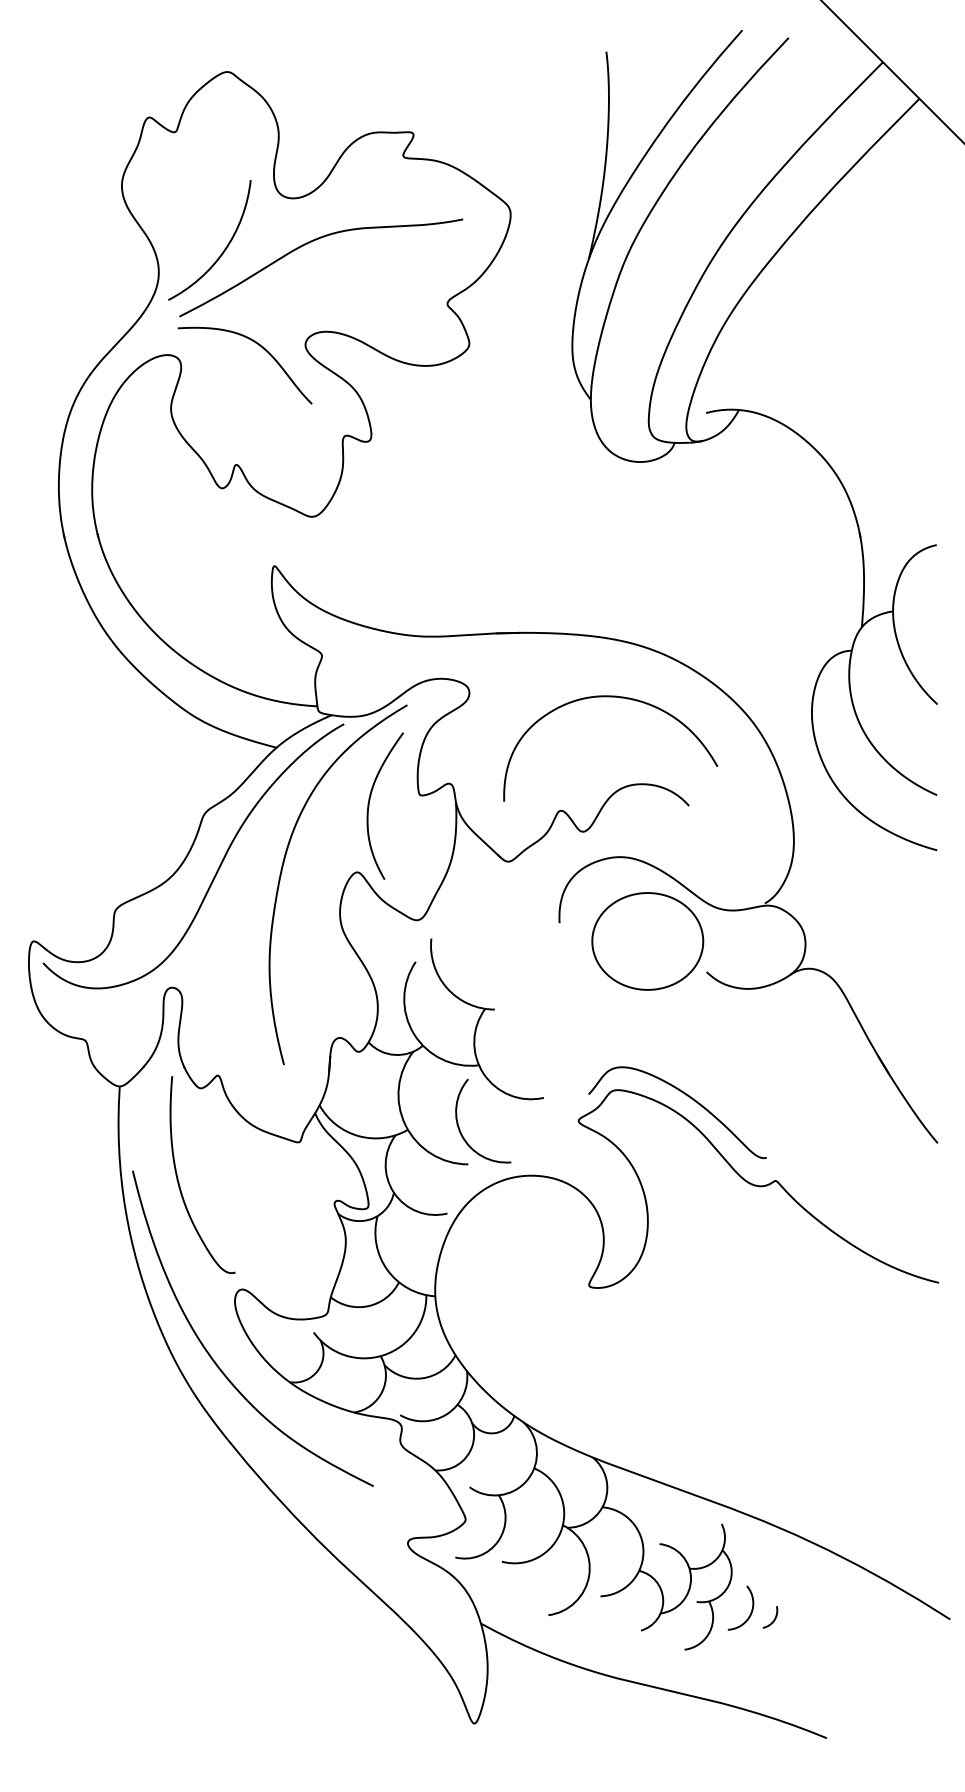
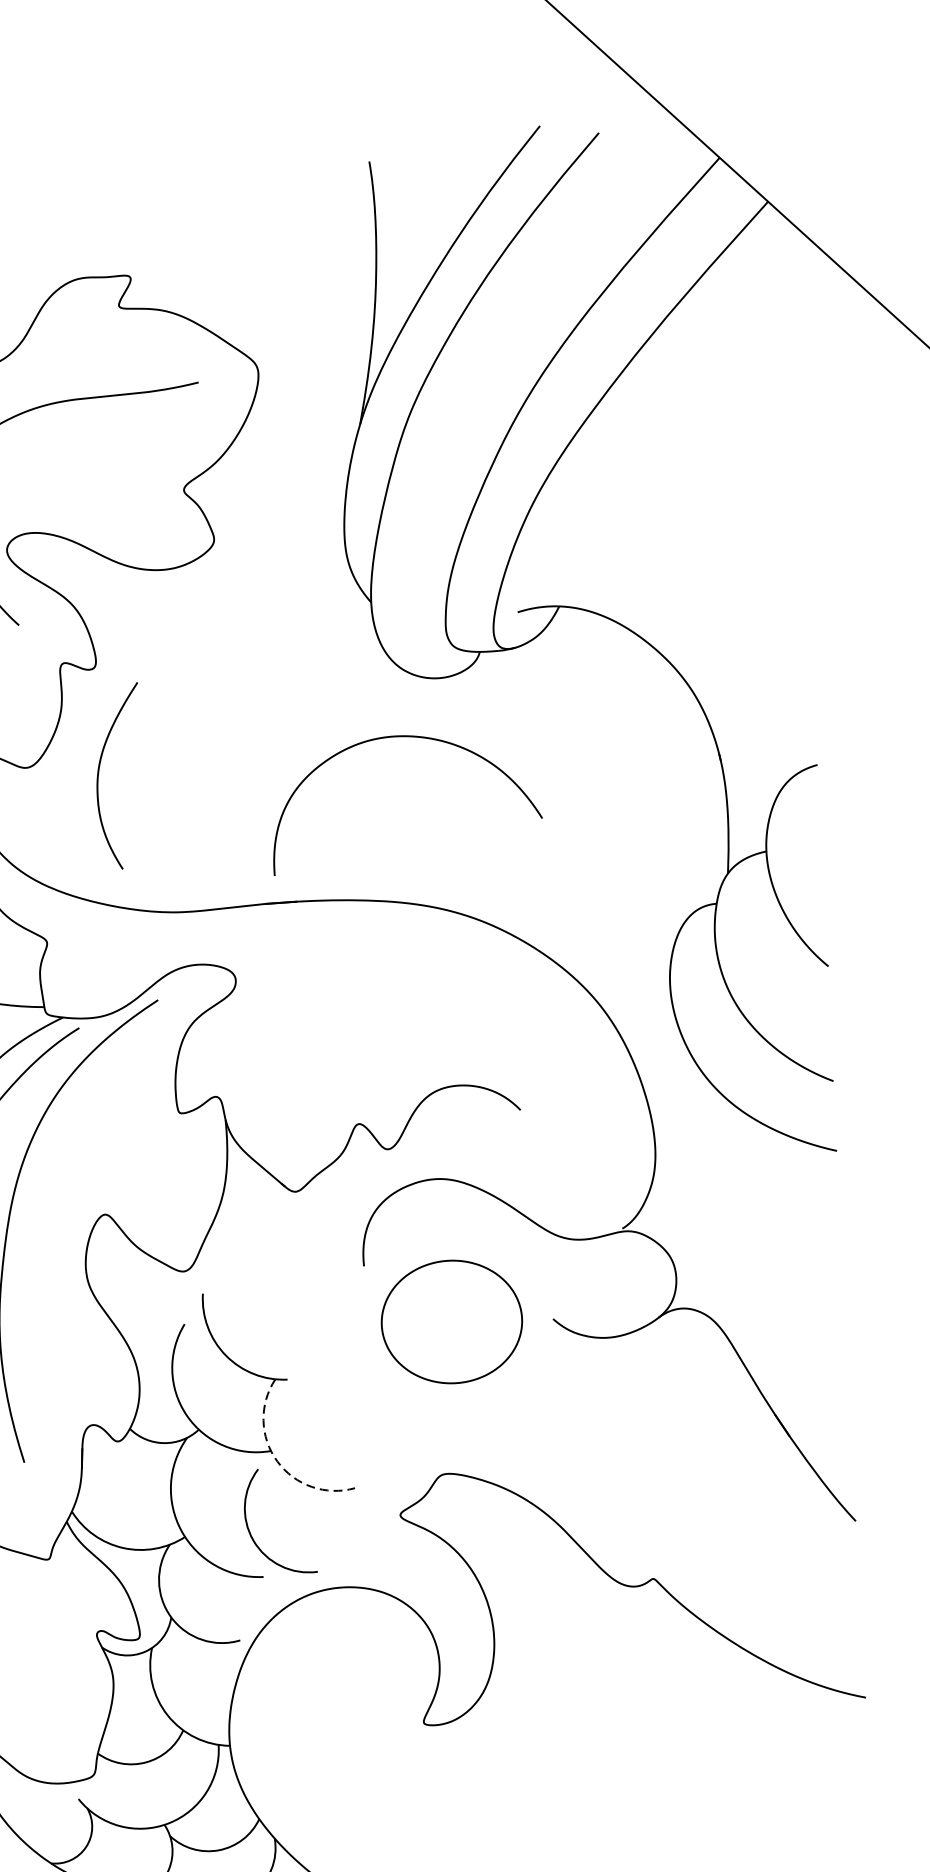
curve: (620, 698) -> (415, 738), moved
curve: (370, 800) -> (100, 770), moved
part: (647, 941) -> (451, 1322), moved
arc: (483, 1073) -> (277, 1461), solid -> dashed
curve: (688, 1097) -> (537, 1478), removed

